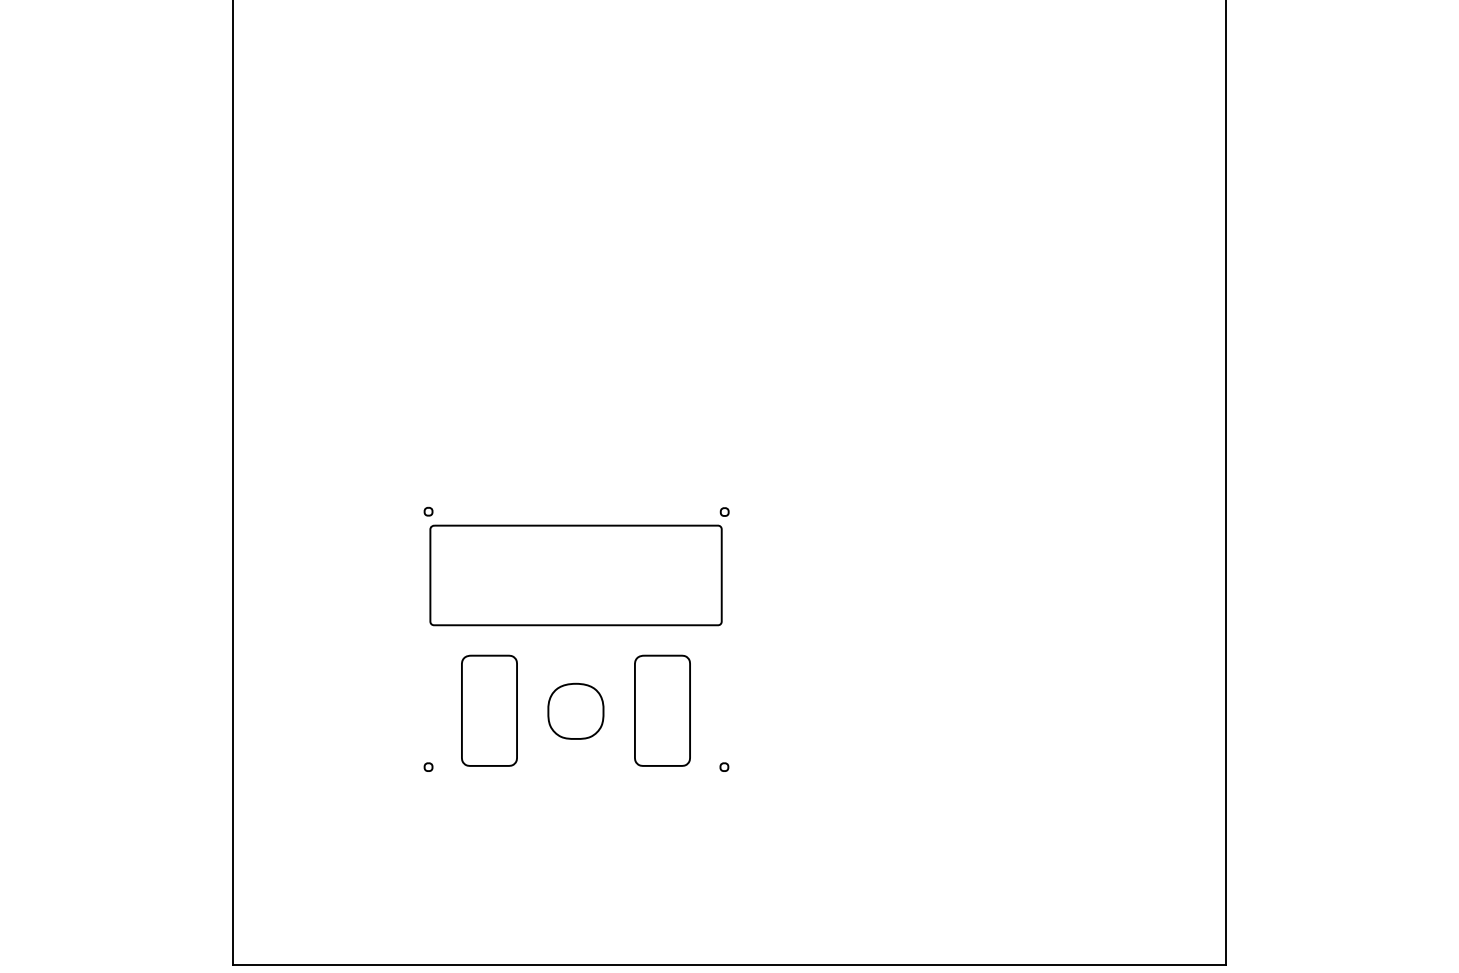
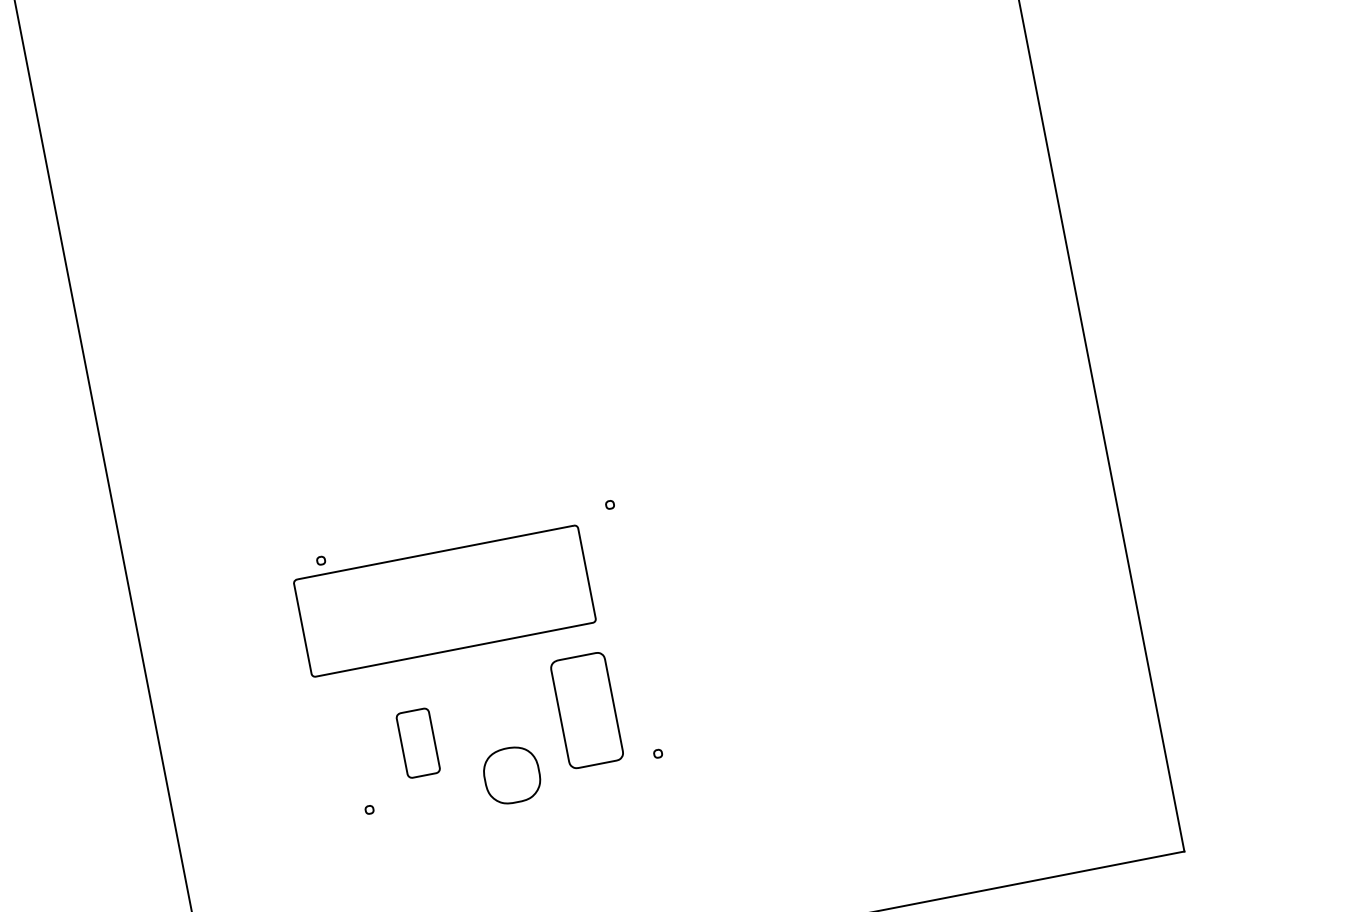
part: (575, 575) -> (444, 601), moved
part: (489, 710) -> (418, 743), size x0.6
part: (575, 710) -> (511, 774), moved

